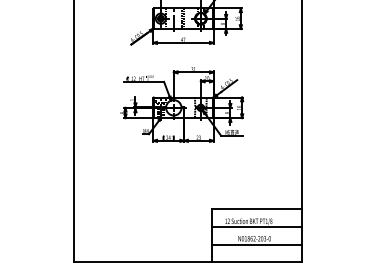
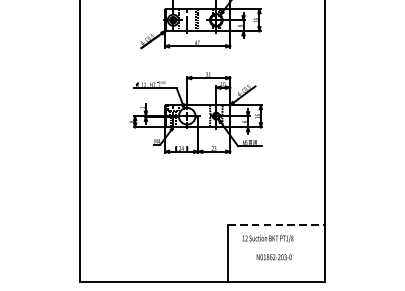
line: (256, 209) -> (276, 225), solid -> dashed
line: (256, 227) -> (276, 245), removed
line: (256, 245) -> (276, 264), removed

